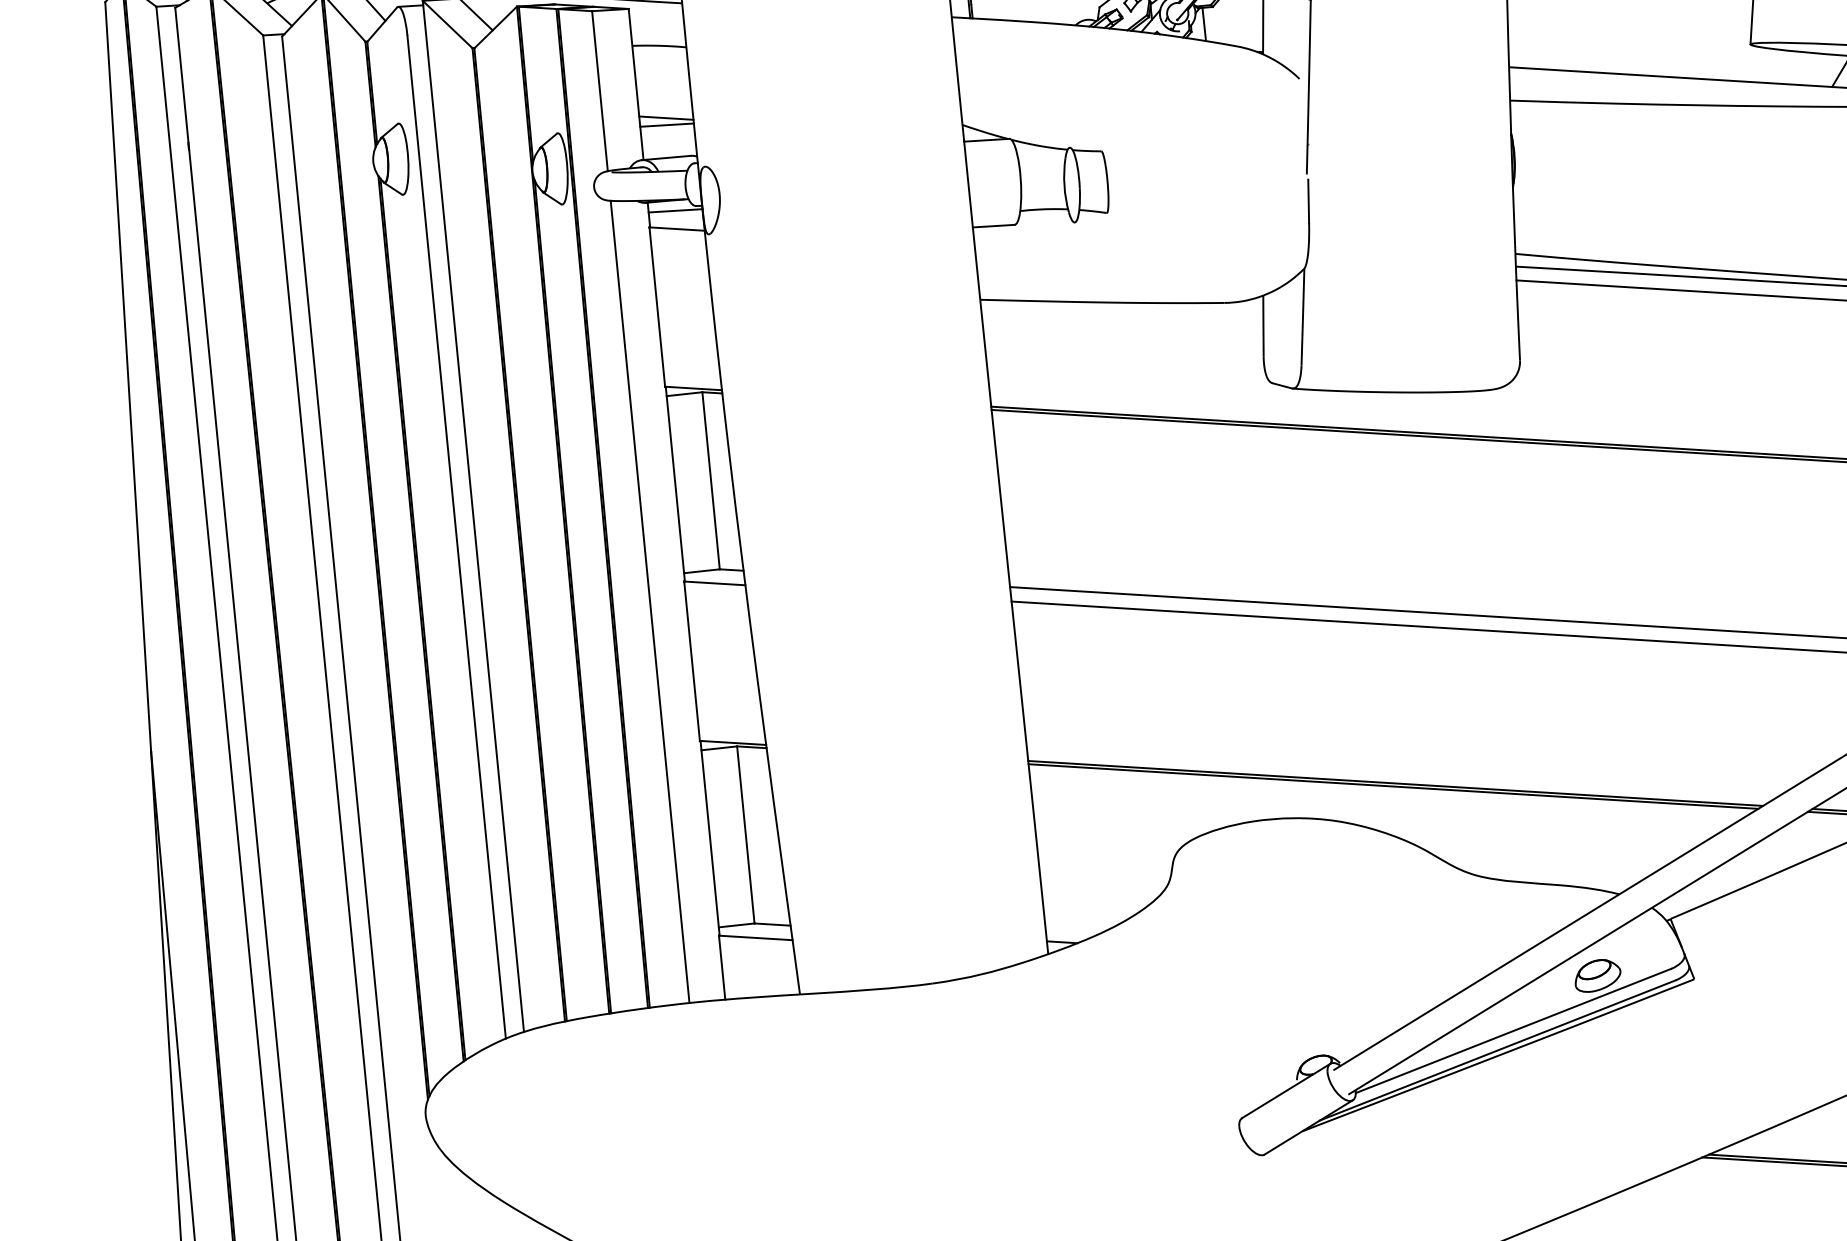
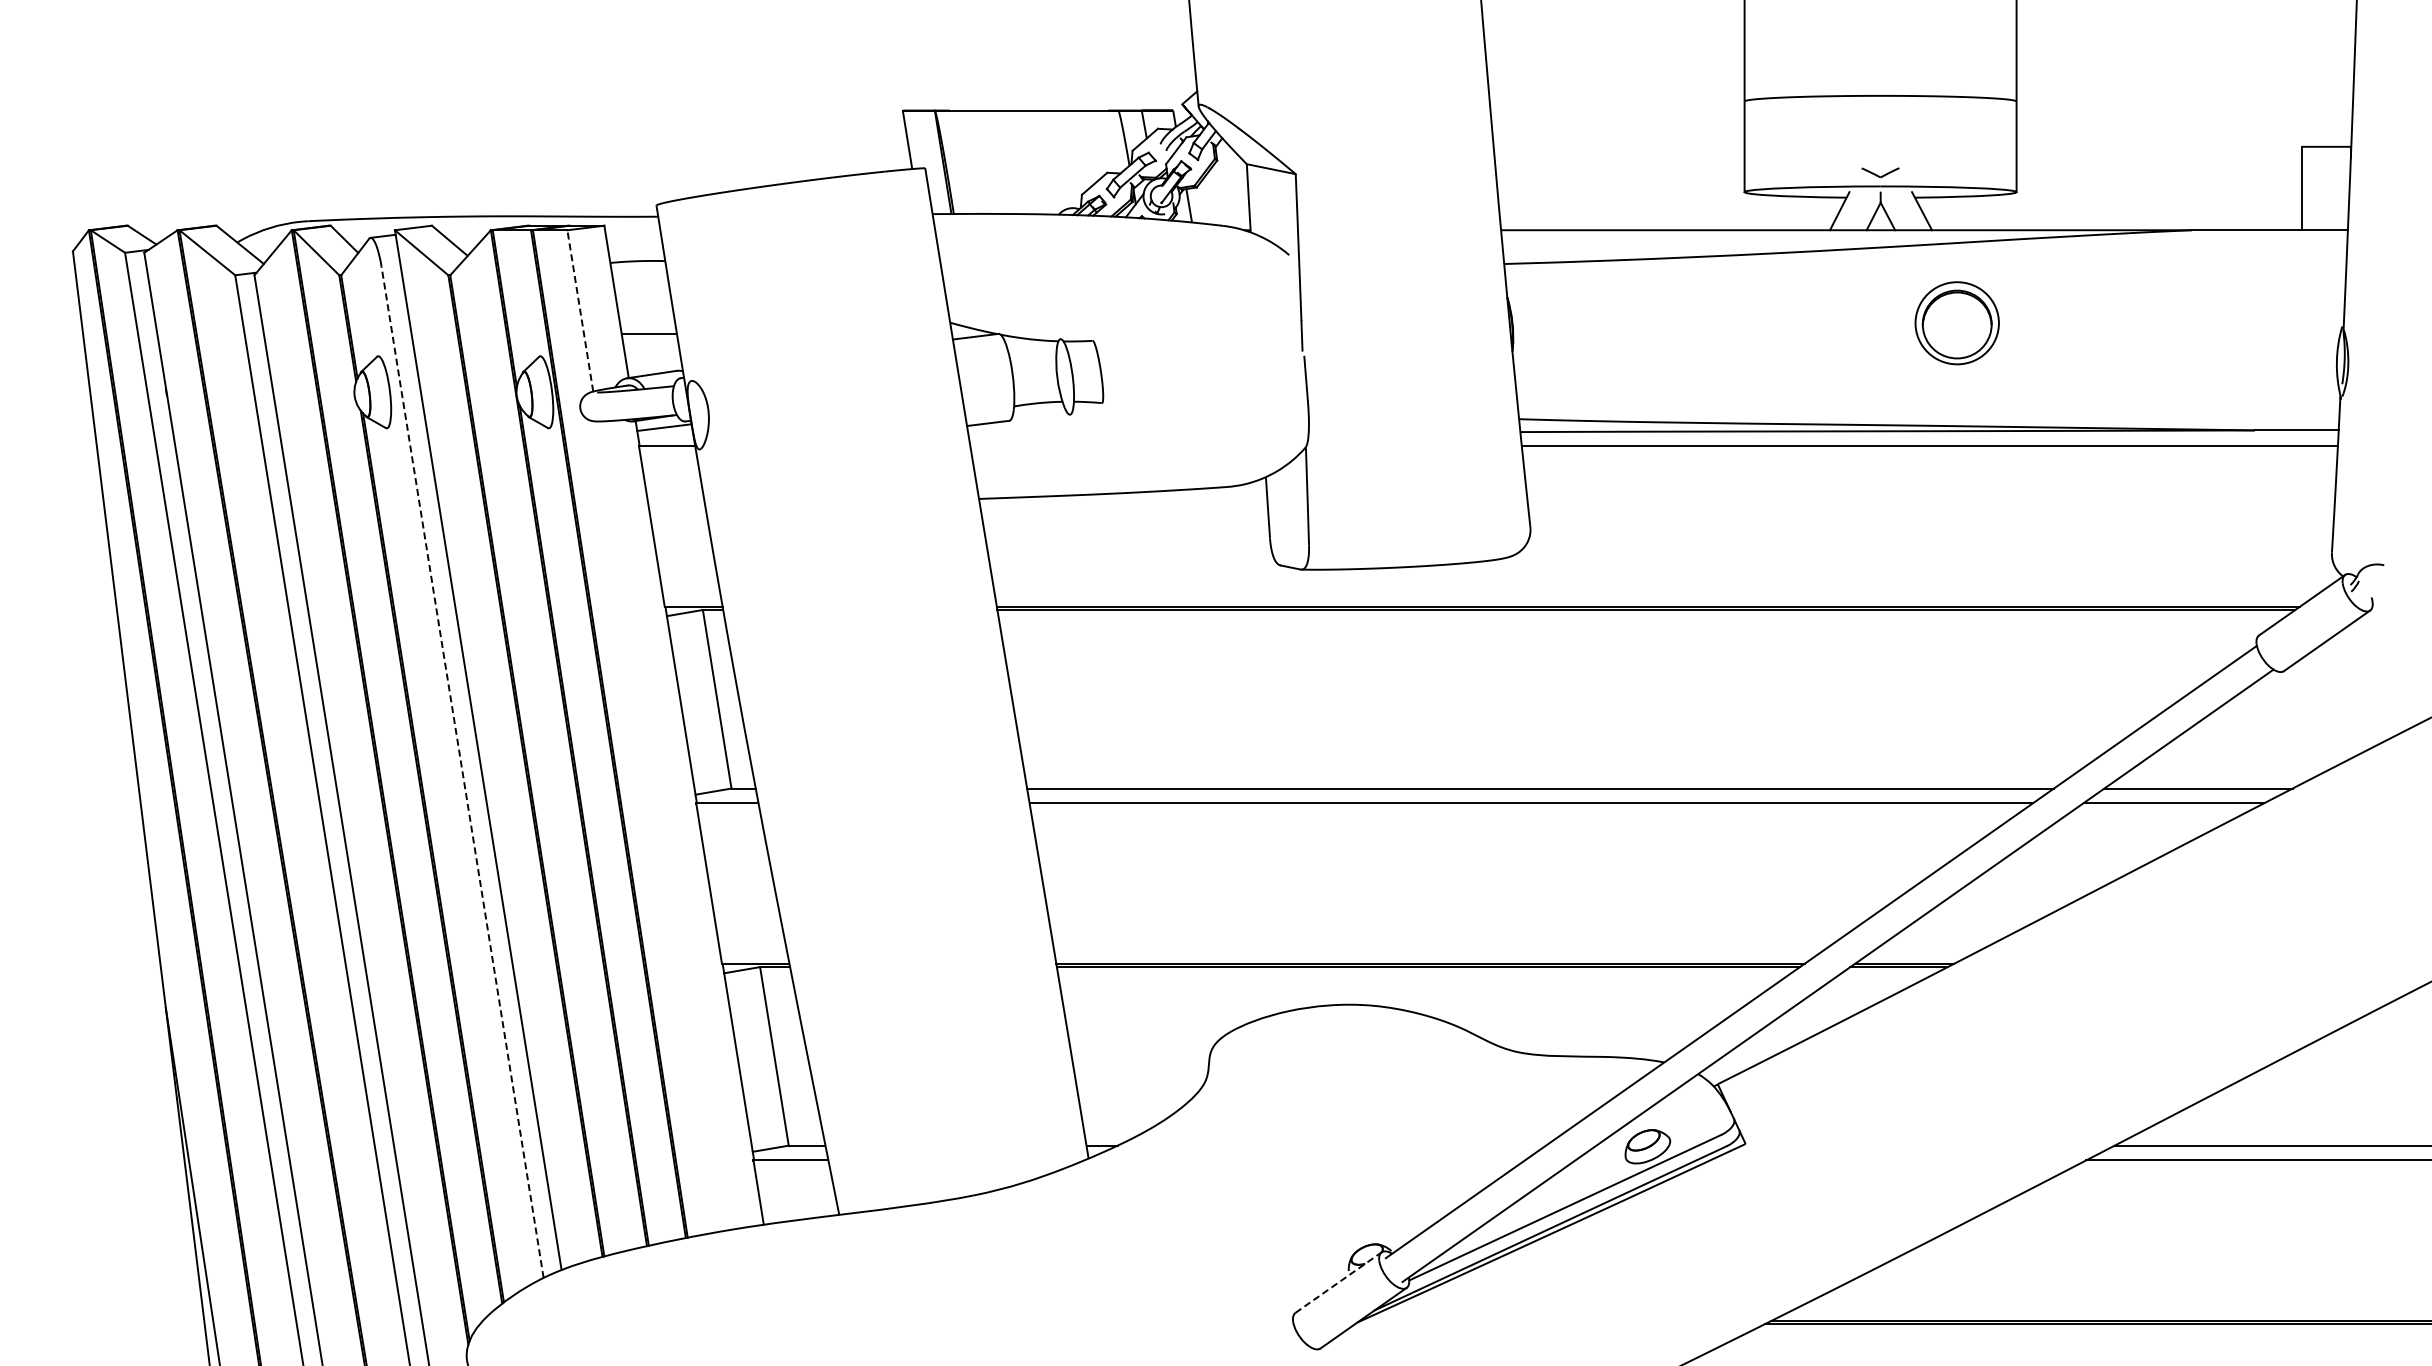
line: (600, 90) -> (580, 310), solid -> dashed
line: (667, 124) -> (650, 340), removed
line: (456, 536) -> (462, 771), solid -> dashed
line: (649, 601) -> (662, 825), removed
line: (1286, 1090) -> (1338, 1282), solid -> dashed

